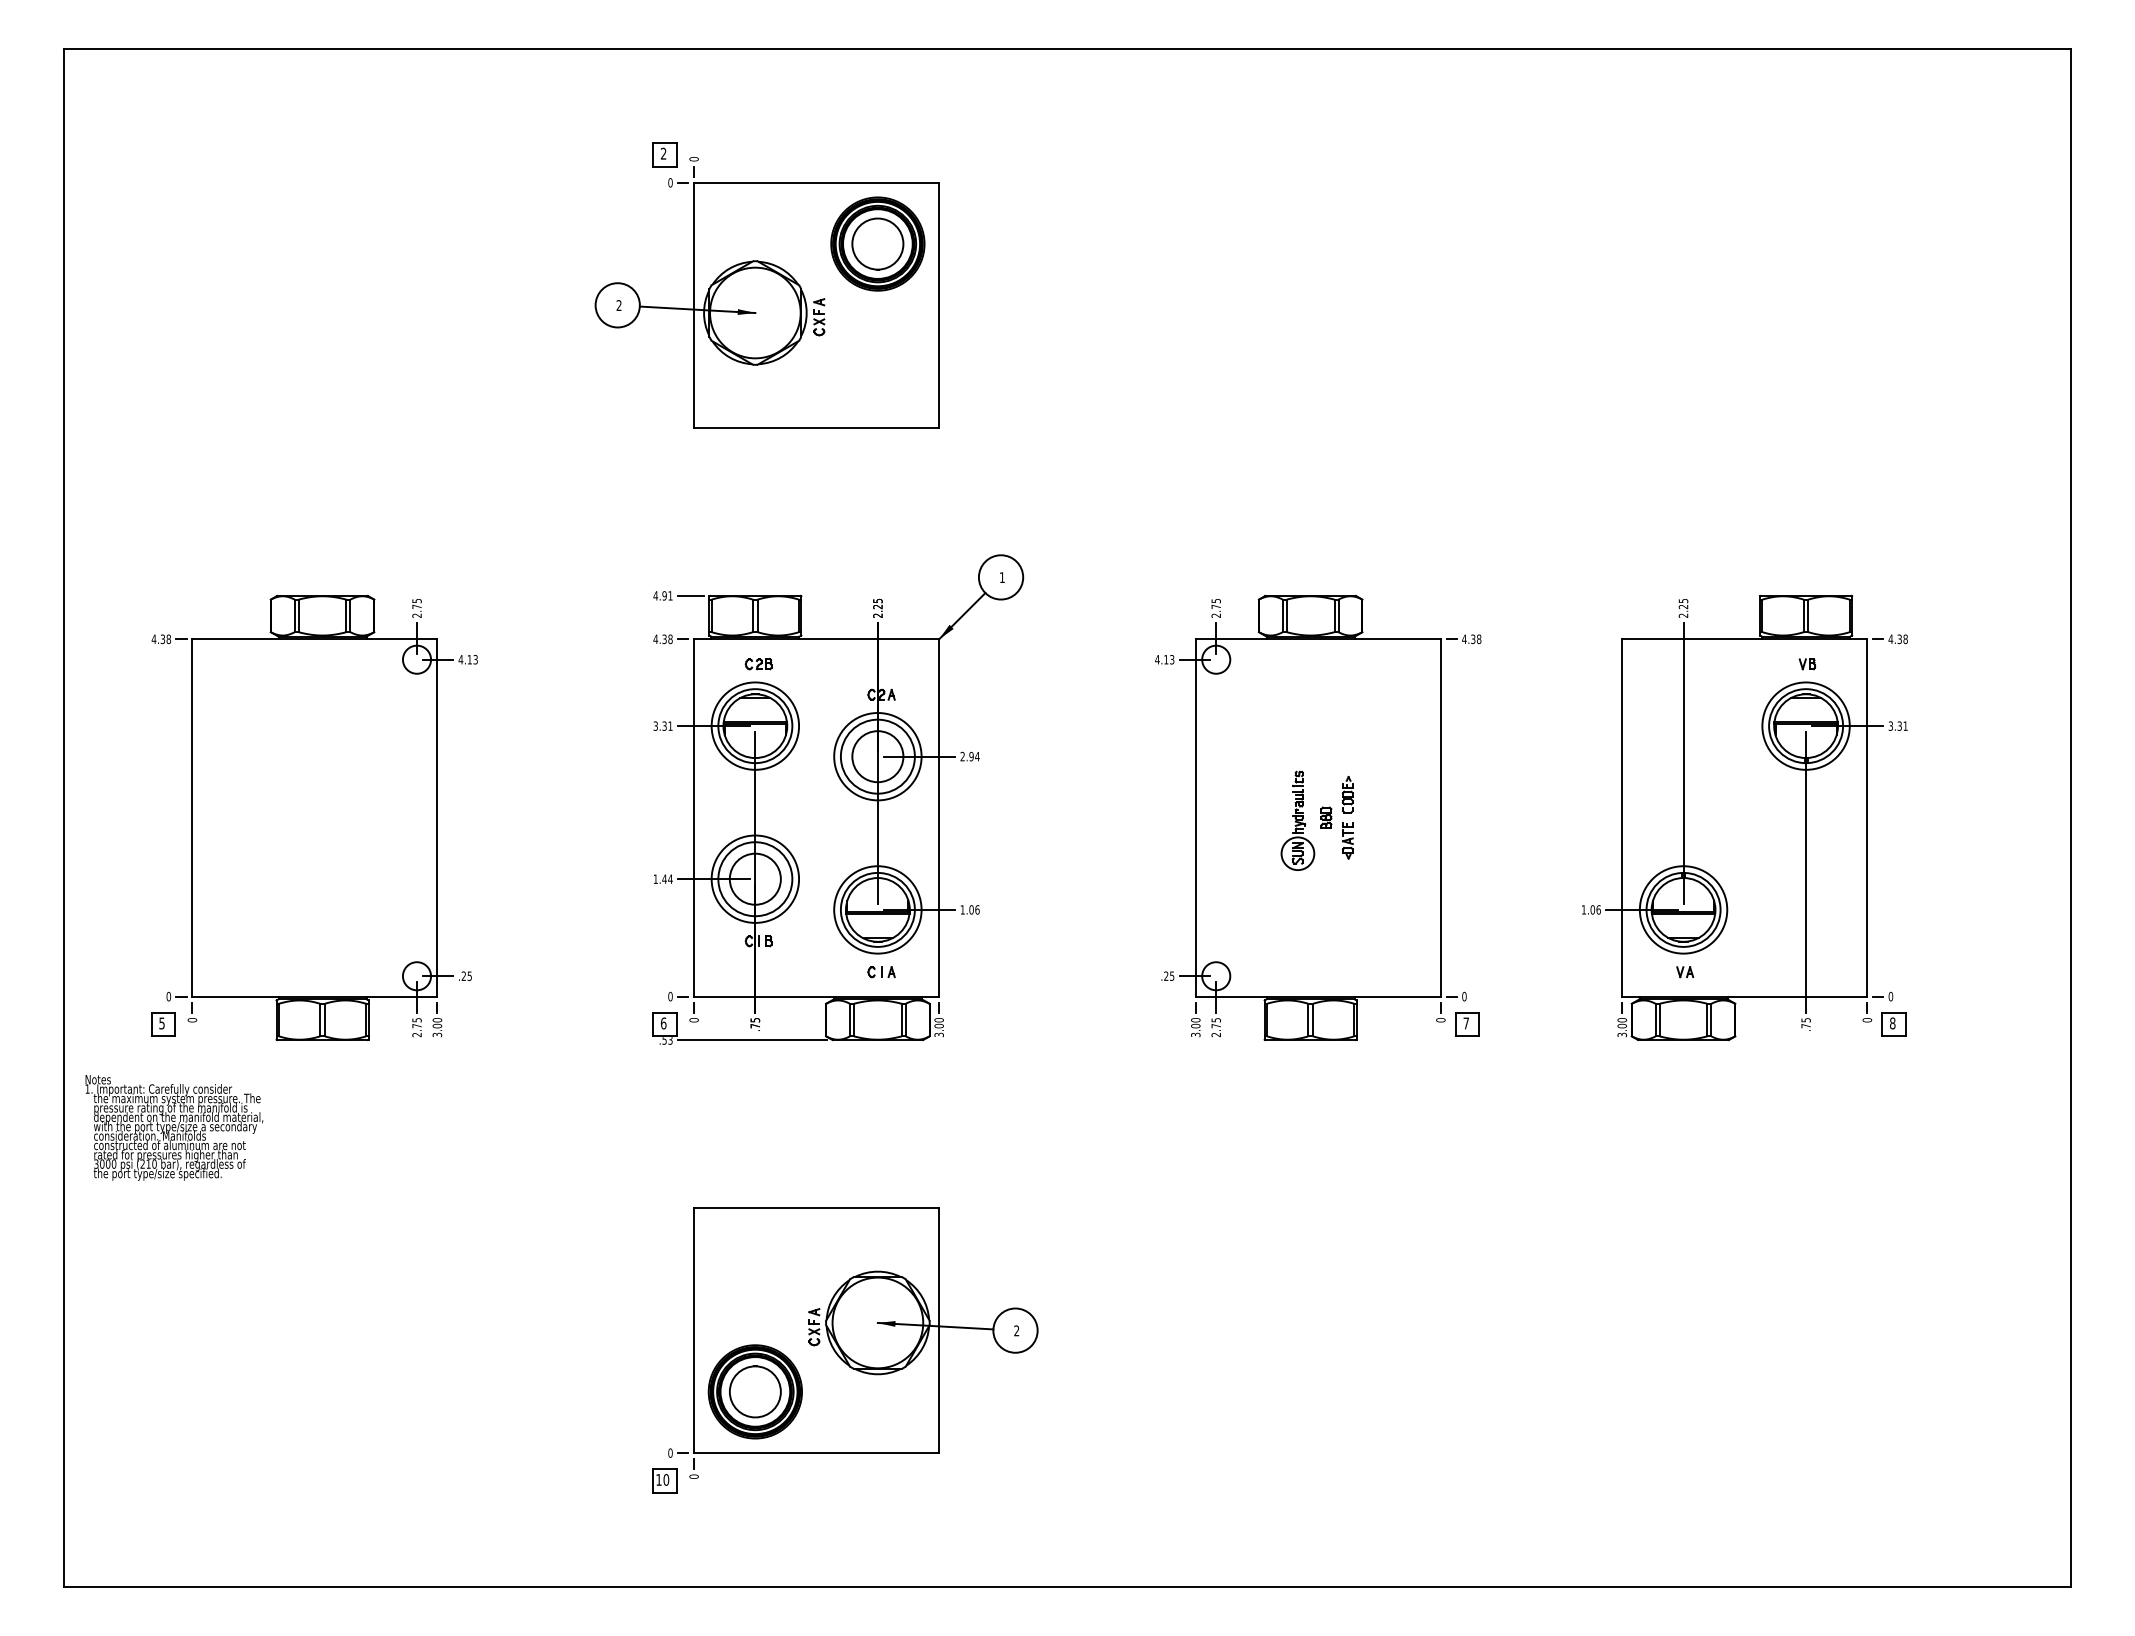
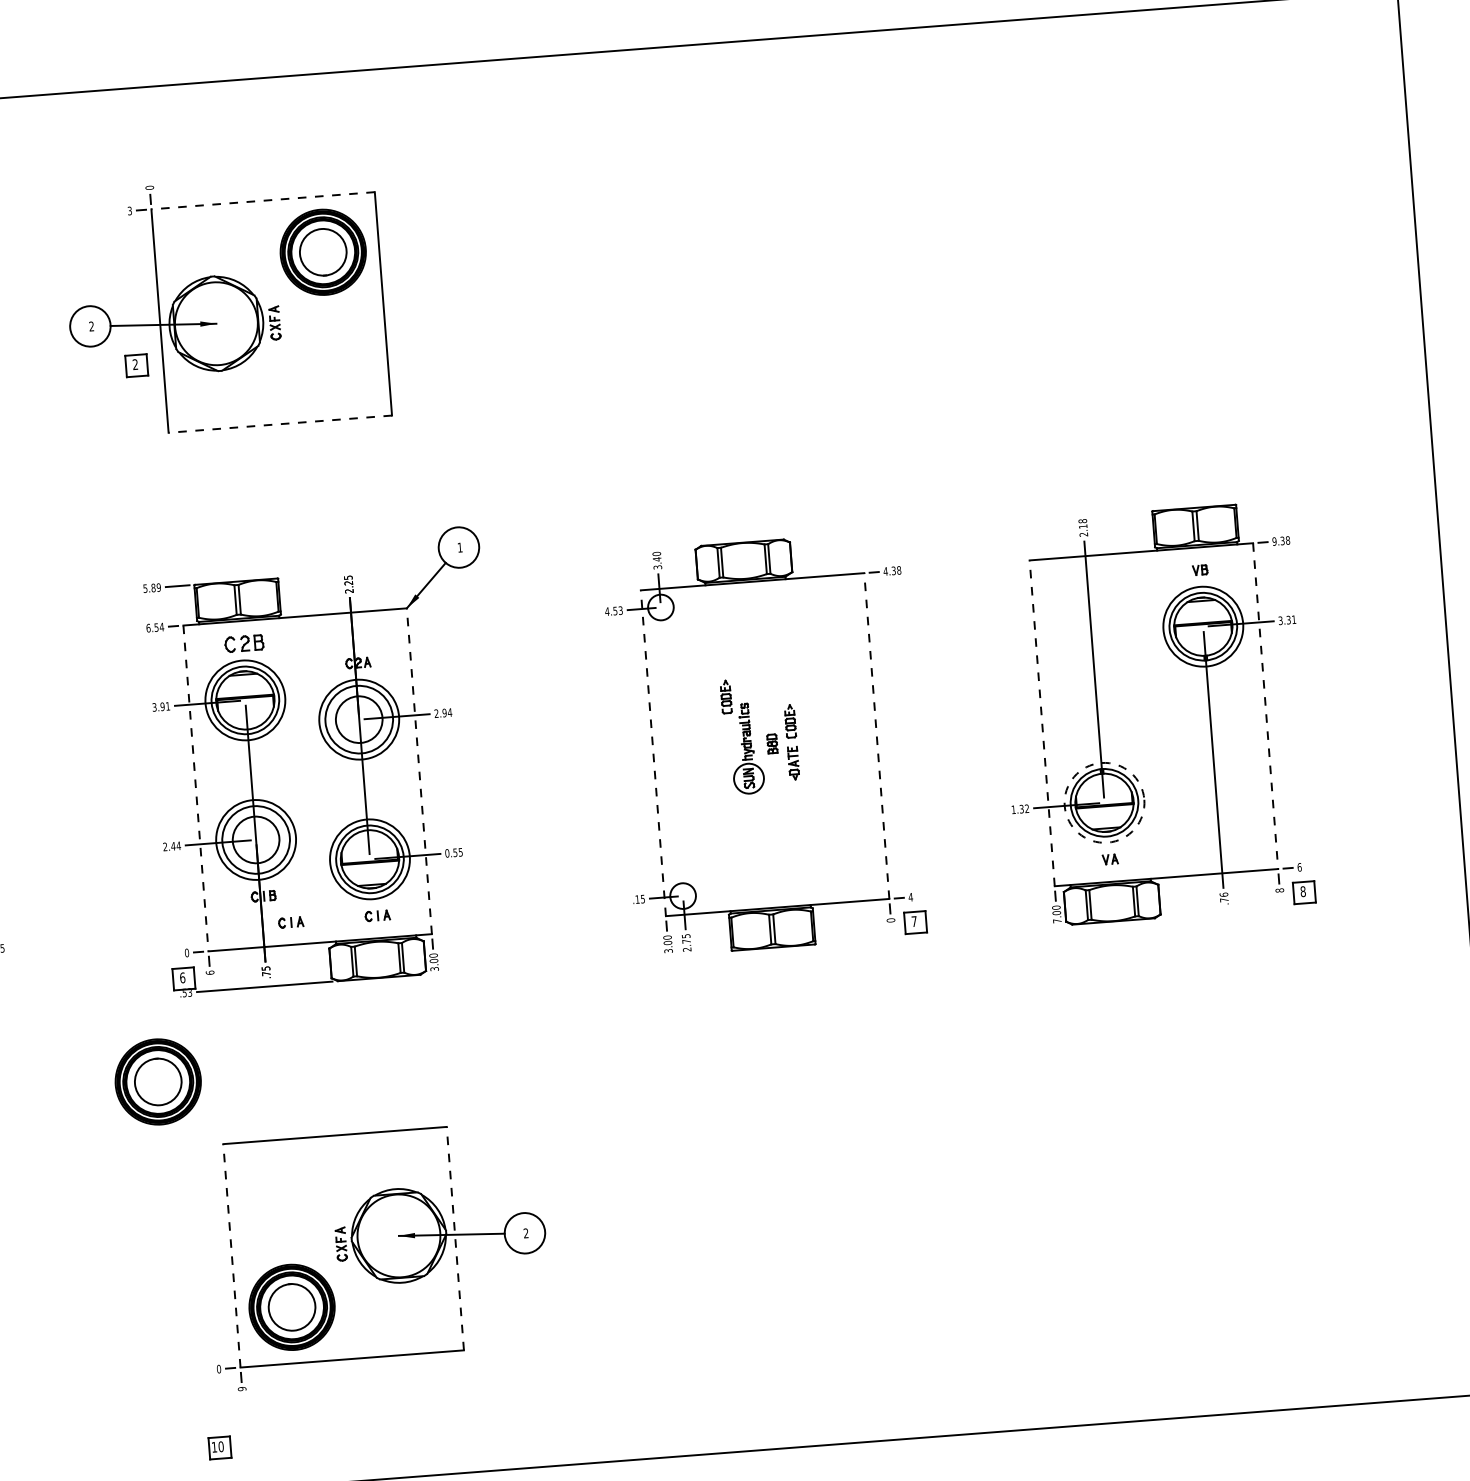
part: (664, 154) -> (136, 365), moved
text: (670, 182) -> (129, 210), 0 -> 3
line: (816, 182) -> (262, 200), solid -> dashed
line: (816, 427) -> (280, 423), solid -> dashed
text: (662, 595) -> (151, 587), 4.91 -> 5.89
text: (1683, 603) -> (1082, 523), 2.25 -> 2.18
text: (1215, 607) -> (656, 559), 2.75 -> 3.40
text: (662, 639) -> (154, 627), 4.38 -> 6.54
text: (1890, 639) -> (1274, 541), 4.38 -> 9.38
text: (1166, 659) -> (615, 610), 4.13 -> 4.53
part: (758, 664) -> (243, 643), size x1.6
text: (664, 725) -> (162, 706), 3.31 -> 3.91
part: (1279, 762) -> (725, 696), added
line: (694, 818) -> (196, 788), solid -> dashed
line: (939, 818) -> (419, 771), solid -> dashed
line: (1195, 818) -> (653, 753), solid -> dashed
line: (1440, 818) -> (876, 736), solid -> dashed
line: (1622, 818) -> (1042, 723), solid -> dashed
line: (1867, 818) -> (1265, 706), solid -> dashed
text: (655, 878) -> (165, 846), 1.44 -> 2.44
text: (969, 909) -> (453, 852), 1.06 -> 0.55
text: (1595, 909) -> (1024, 808), 1.06 -> 1.32
circle: (1683, 909) -> (1104, 802), solid -> dashed
part: (786, 972) -> (291, 922), added
text: (1166, 975) -> (637, 898), .25 -> .15
text: (1464, 996) -> (910, 897), 0 -> 4
text: (1890, 996) -> (1299, 867), 0 -> 6
text: (693, 1020) -> (209, 973), 0 -> 6
text: (1805, 1020) -> (1223, 895), .75 -> .76
text: (1867, 1020) -> (1279, 890), 0 -> 8
text: (1622, 1034) -> (1057, 920), 3.00 -> 7.00
part: (627, 1134) -> (157, 1081), added
line: (694, 1330) -> (232, 1255), solid -> dashed
line: (939, 1330) -> (455, 1238), solid -> dashed
text: (694, 1476) -> (242, 1388), 0 -> 9
part: (664, 1480) -> (219, 1447), moved

